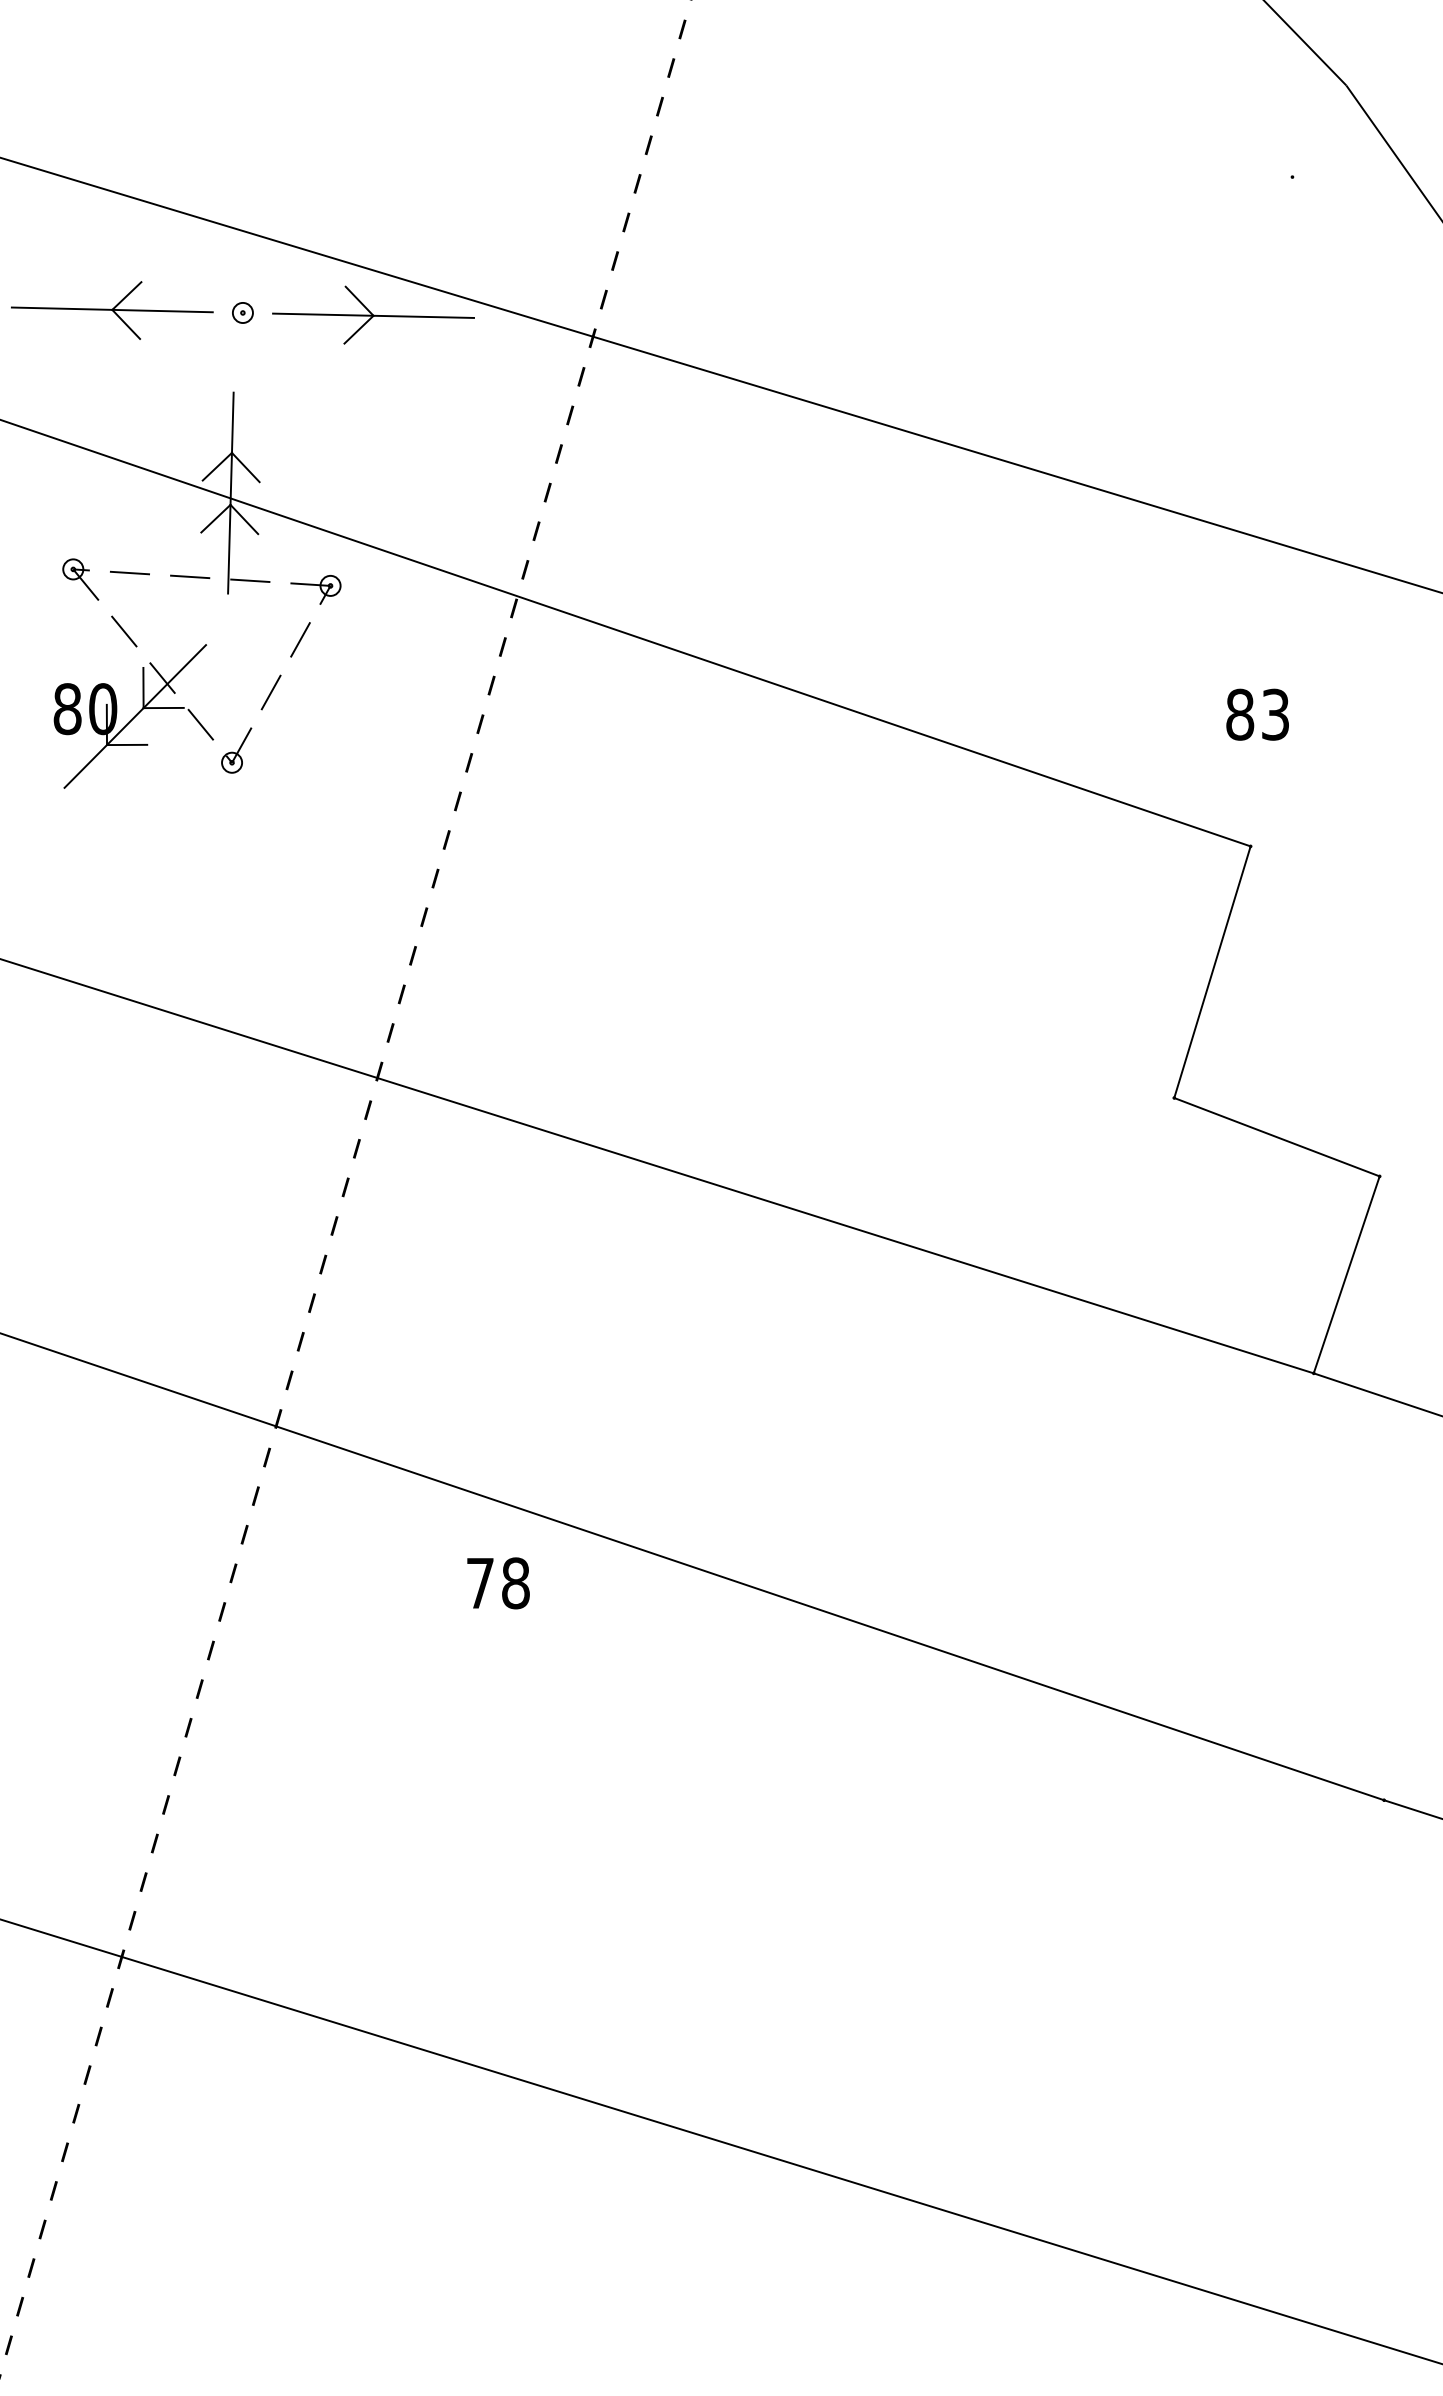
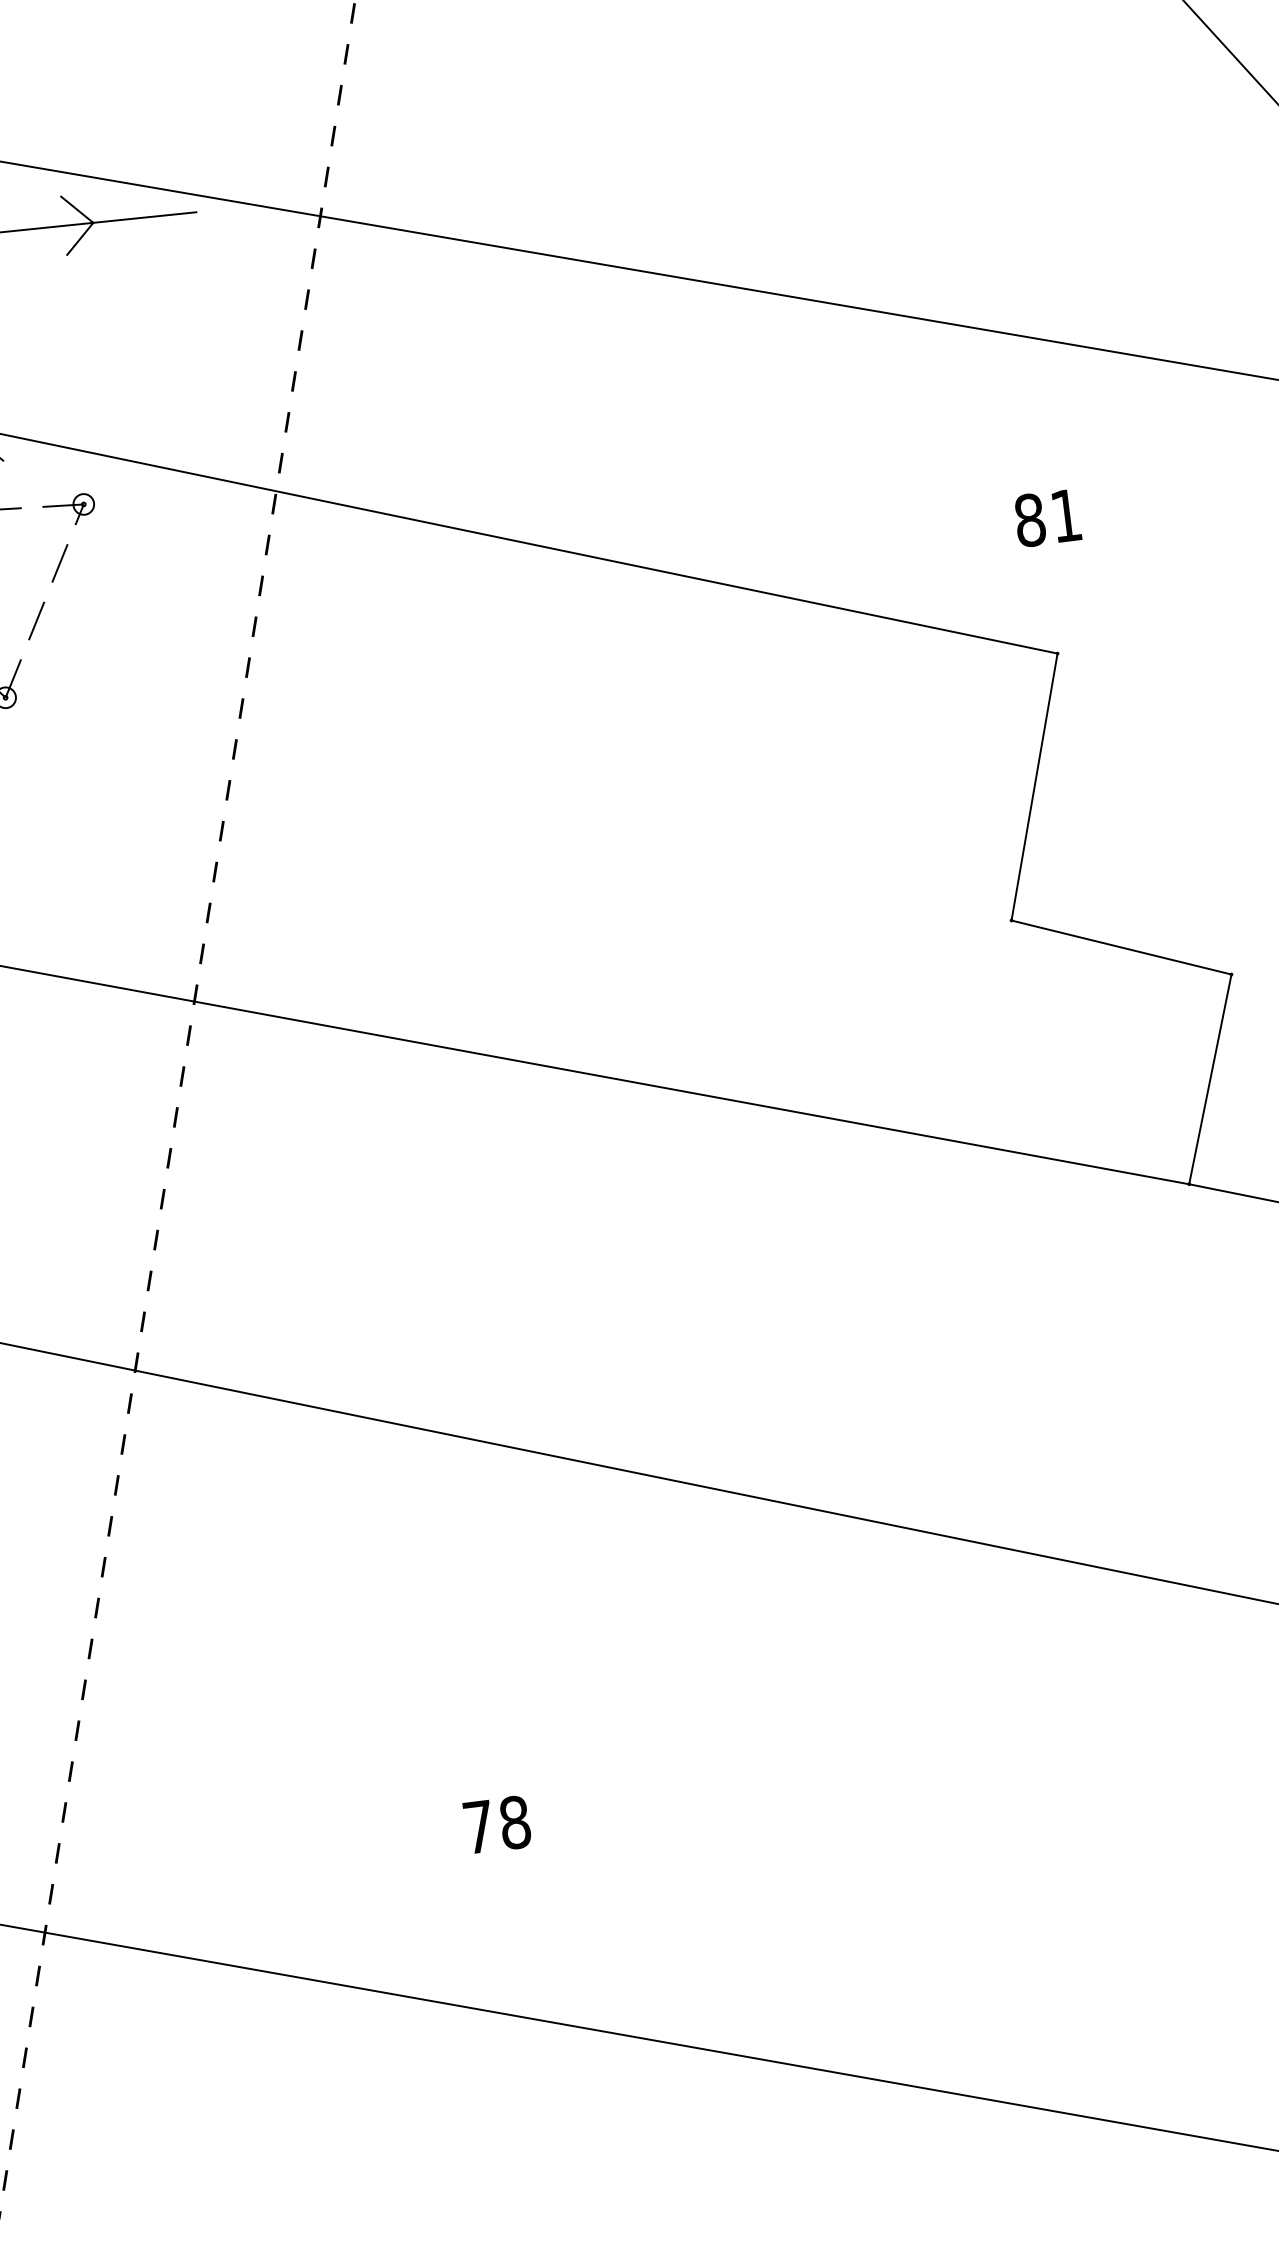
text: (1275, 714) -> (1066, 515), 83 -> 81
text: (498, 1583) -> (497, 1824), moved

